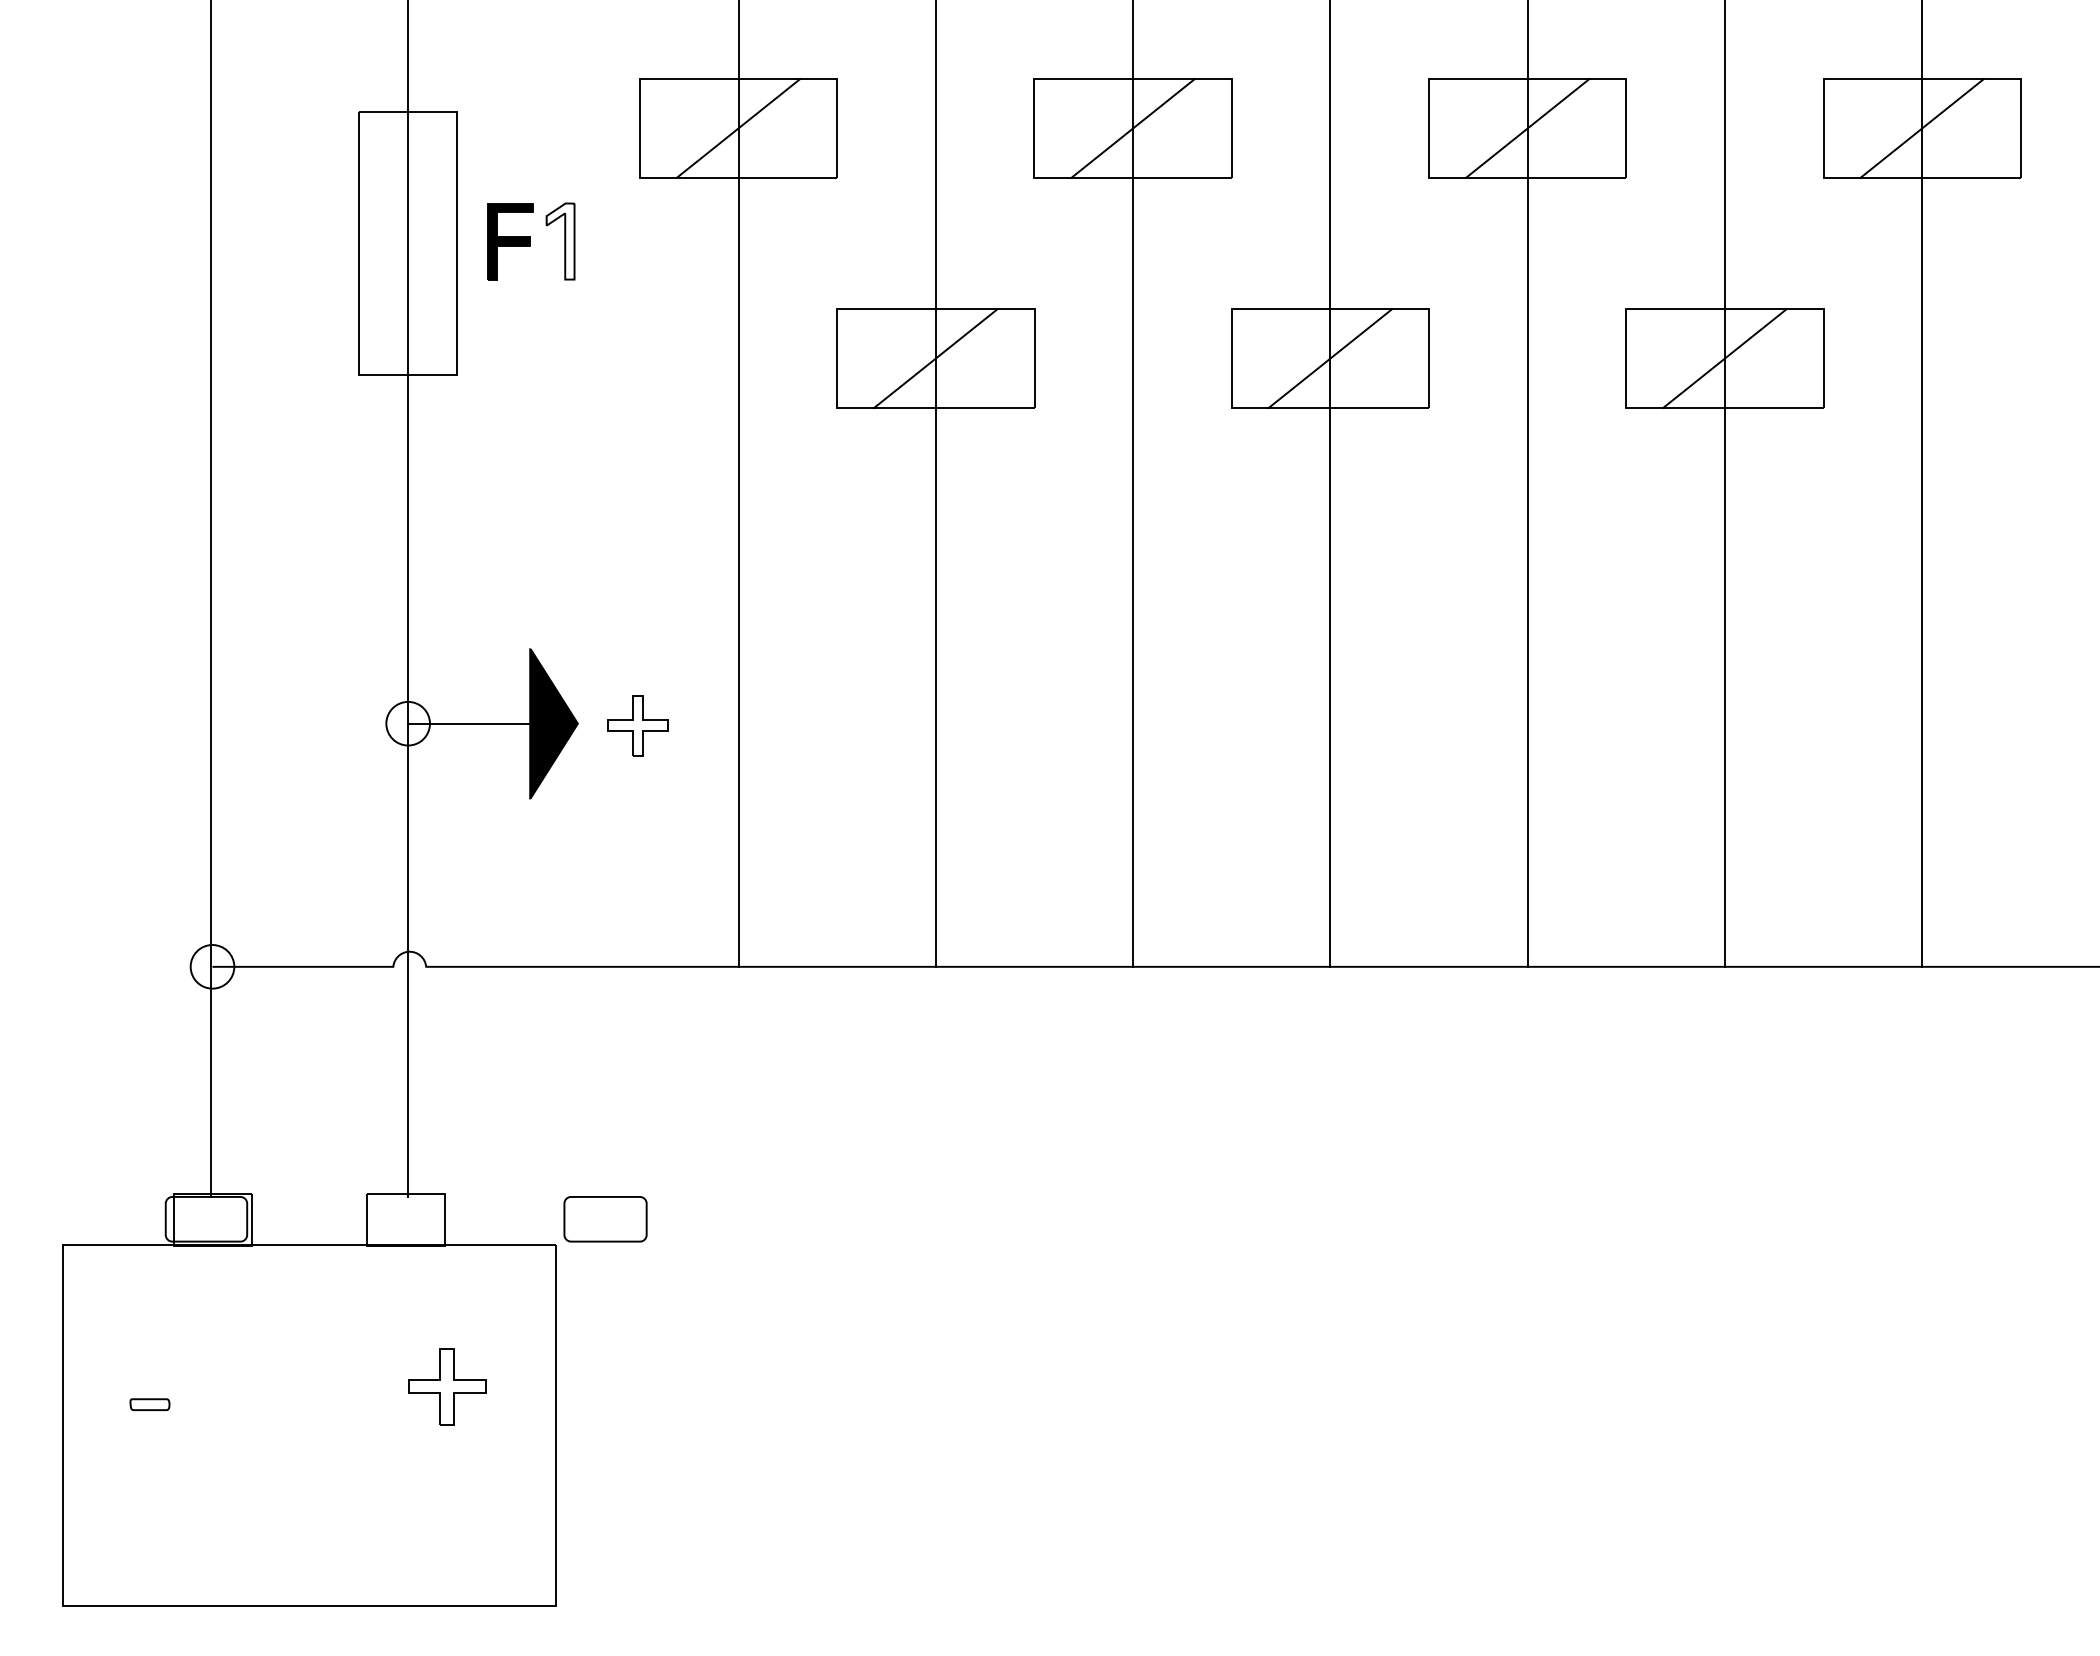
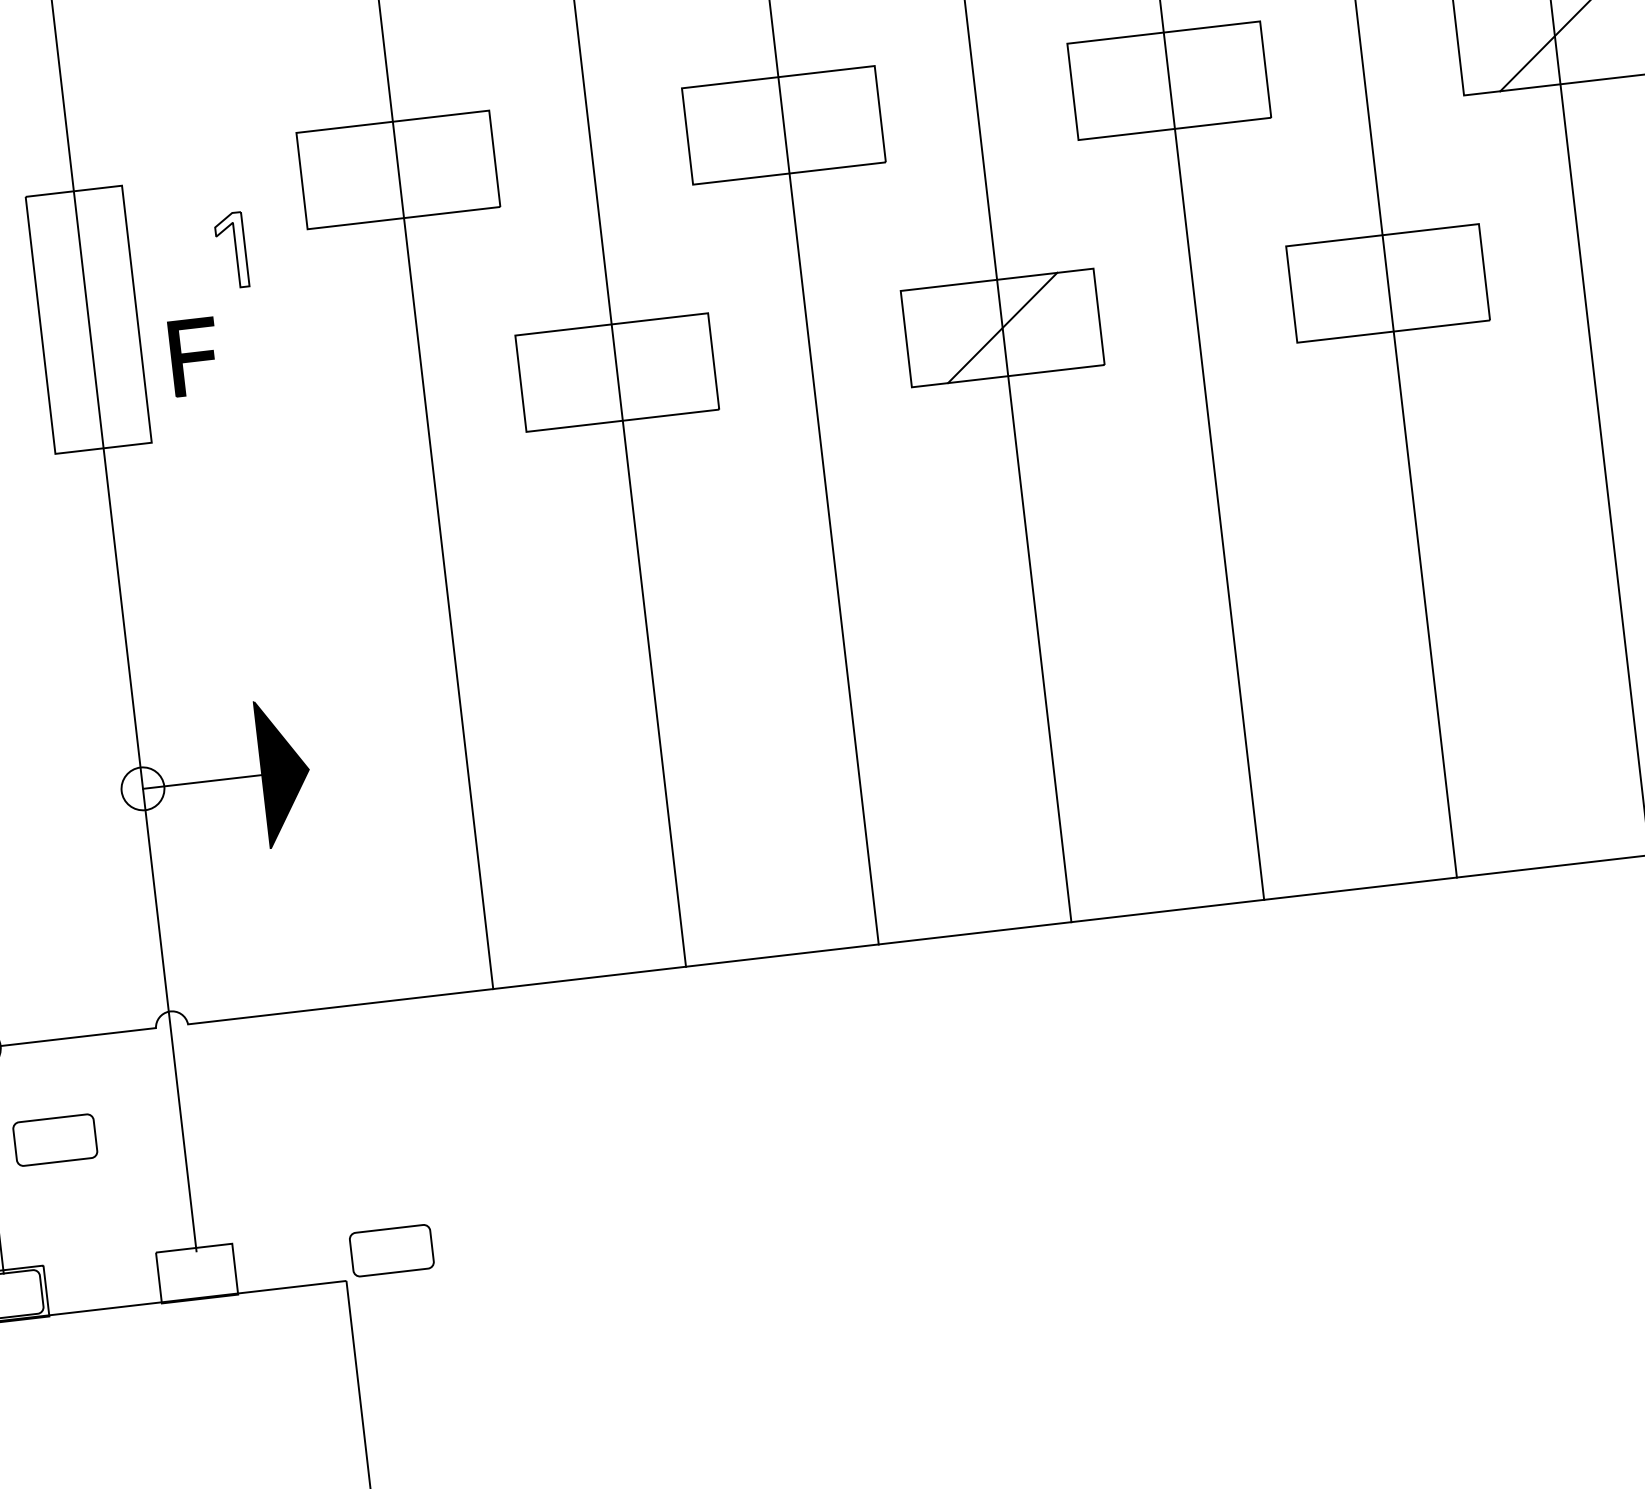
line: (738, 128) -> (398, 170), removed
line: (1132, 128) -> (783, 125), removed
line: (1527, 128) -> (1169, 80), removed
part: (510, 241) -> (194, 356), moved
part: (560, 241) -> (231, 250), moved
line: (935, 358) -> (616, 372), removed
line: (1724, 358) -> (1387, 283), removed
part: (637, 725) -> (367, 764), removed
part: (278, 1068) -> (55, 1140), added
part: (447, 1386) -> (256, 1431), removed

